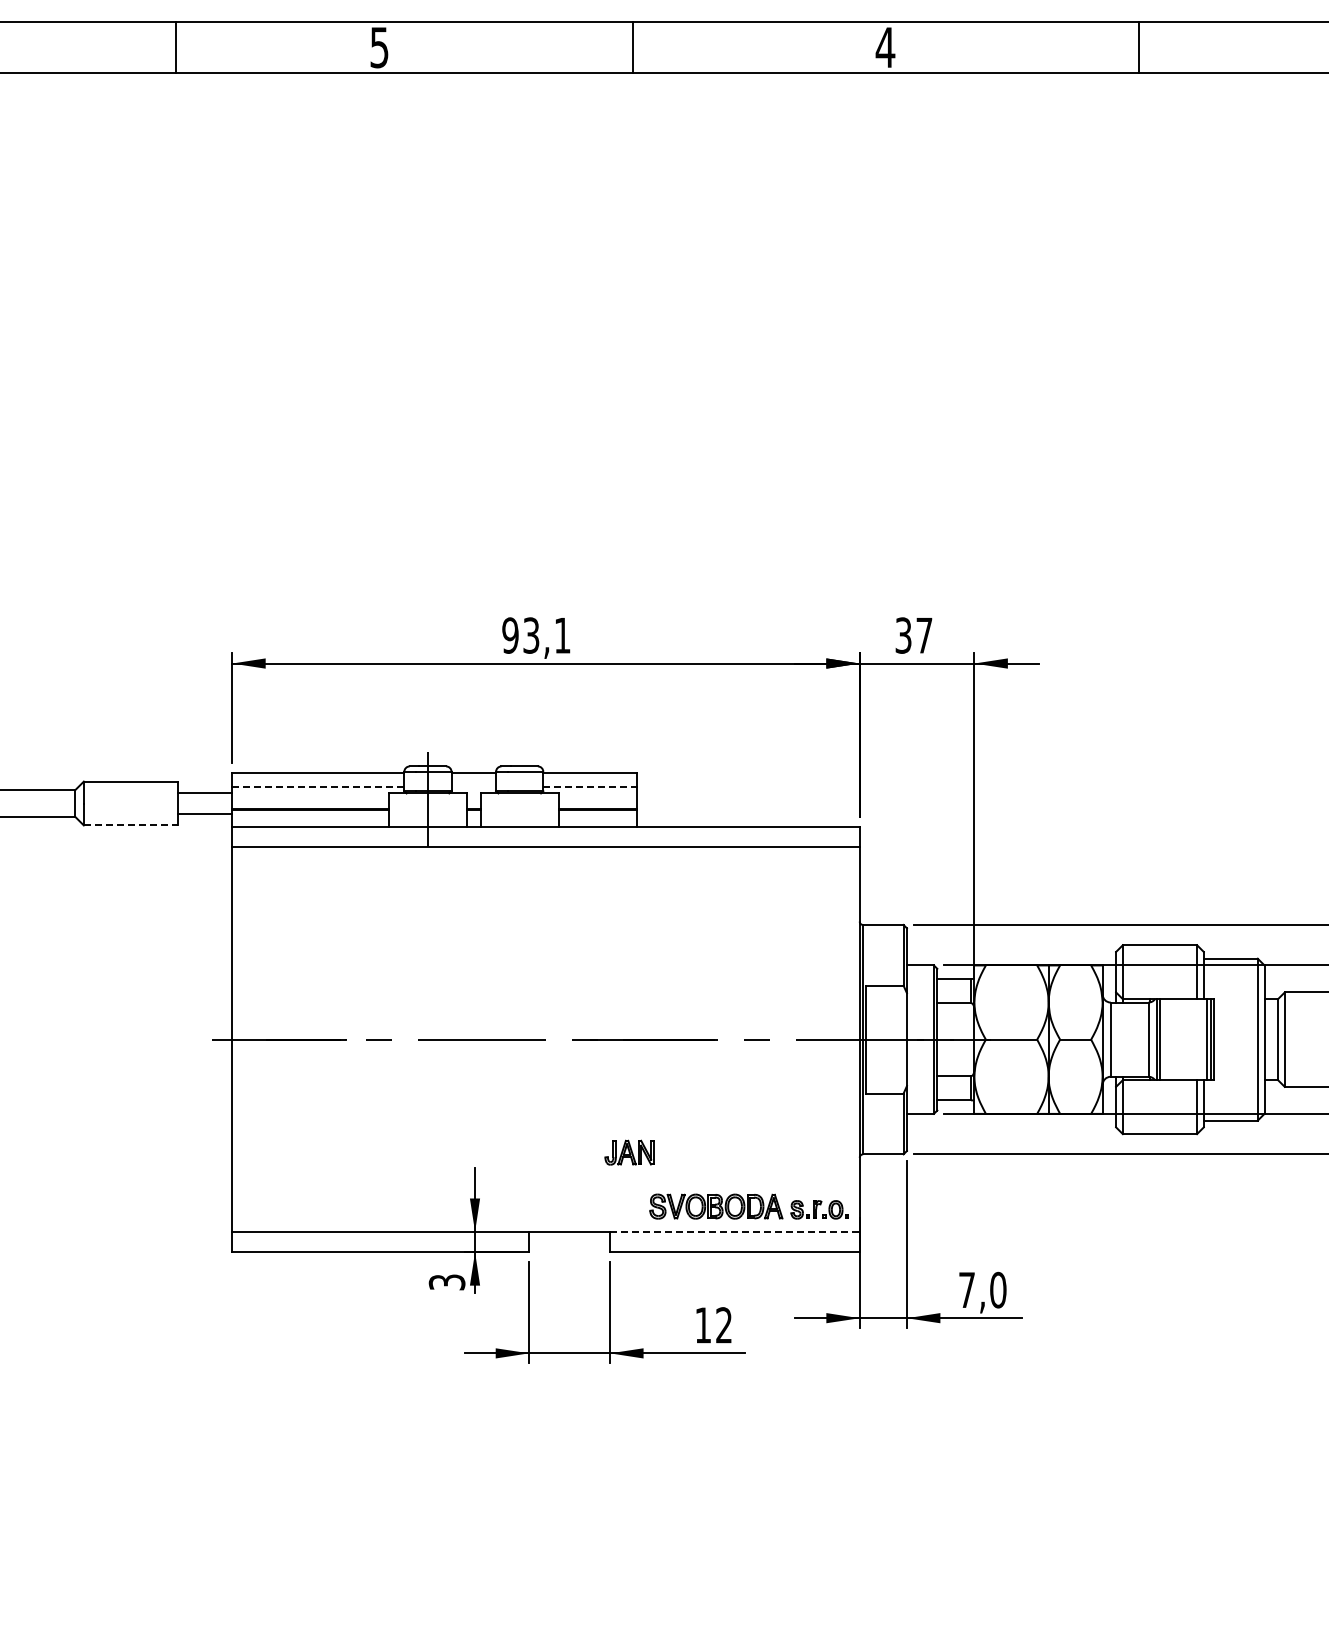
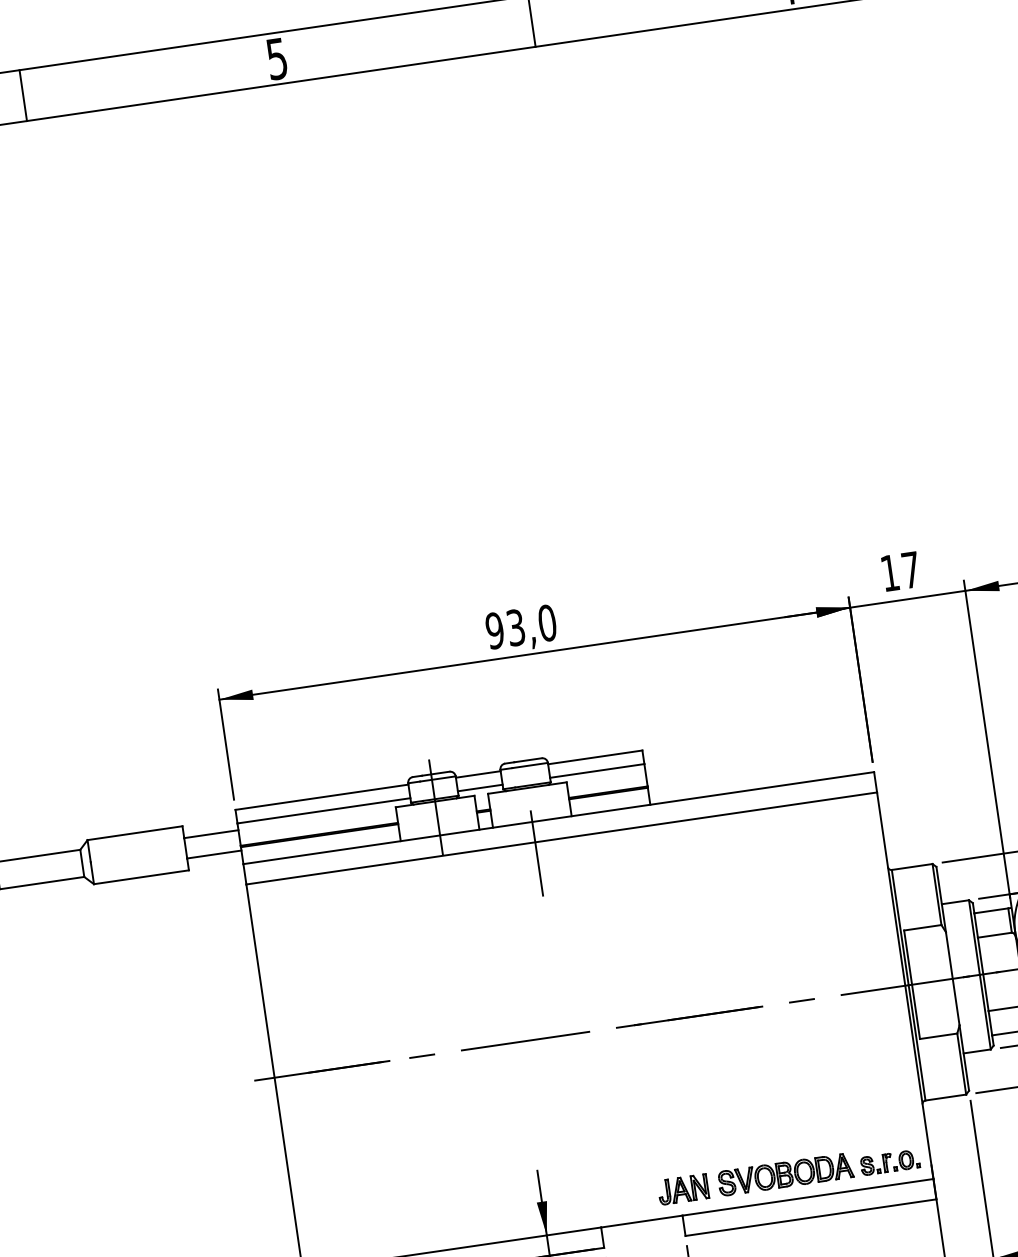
line: (176, 46) -> (23, 94), moved
text: (562, 635) -> (547, 623), 93,1 -> 93,0
text: (903, 635) -> (890, 573), 37 -> 17
line: (318, 786) -> (324, 810), dashed -> solid
line: (473, 786) -> (479, 787), added
line: (590, 786) -> (597, 770), dashed -> solid
line: (131, 825) -> (141, 877), dashed -> solid
line: (519, 858) -> (536, 853), added
part: (629, 1152) -> (683, 1189), moved
line: (734, 1231) -> (807, 1196), dashed -> solid

